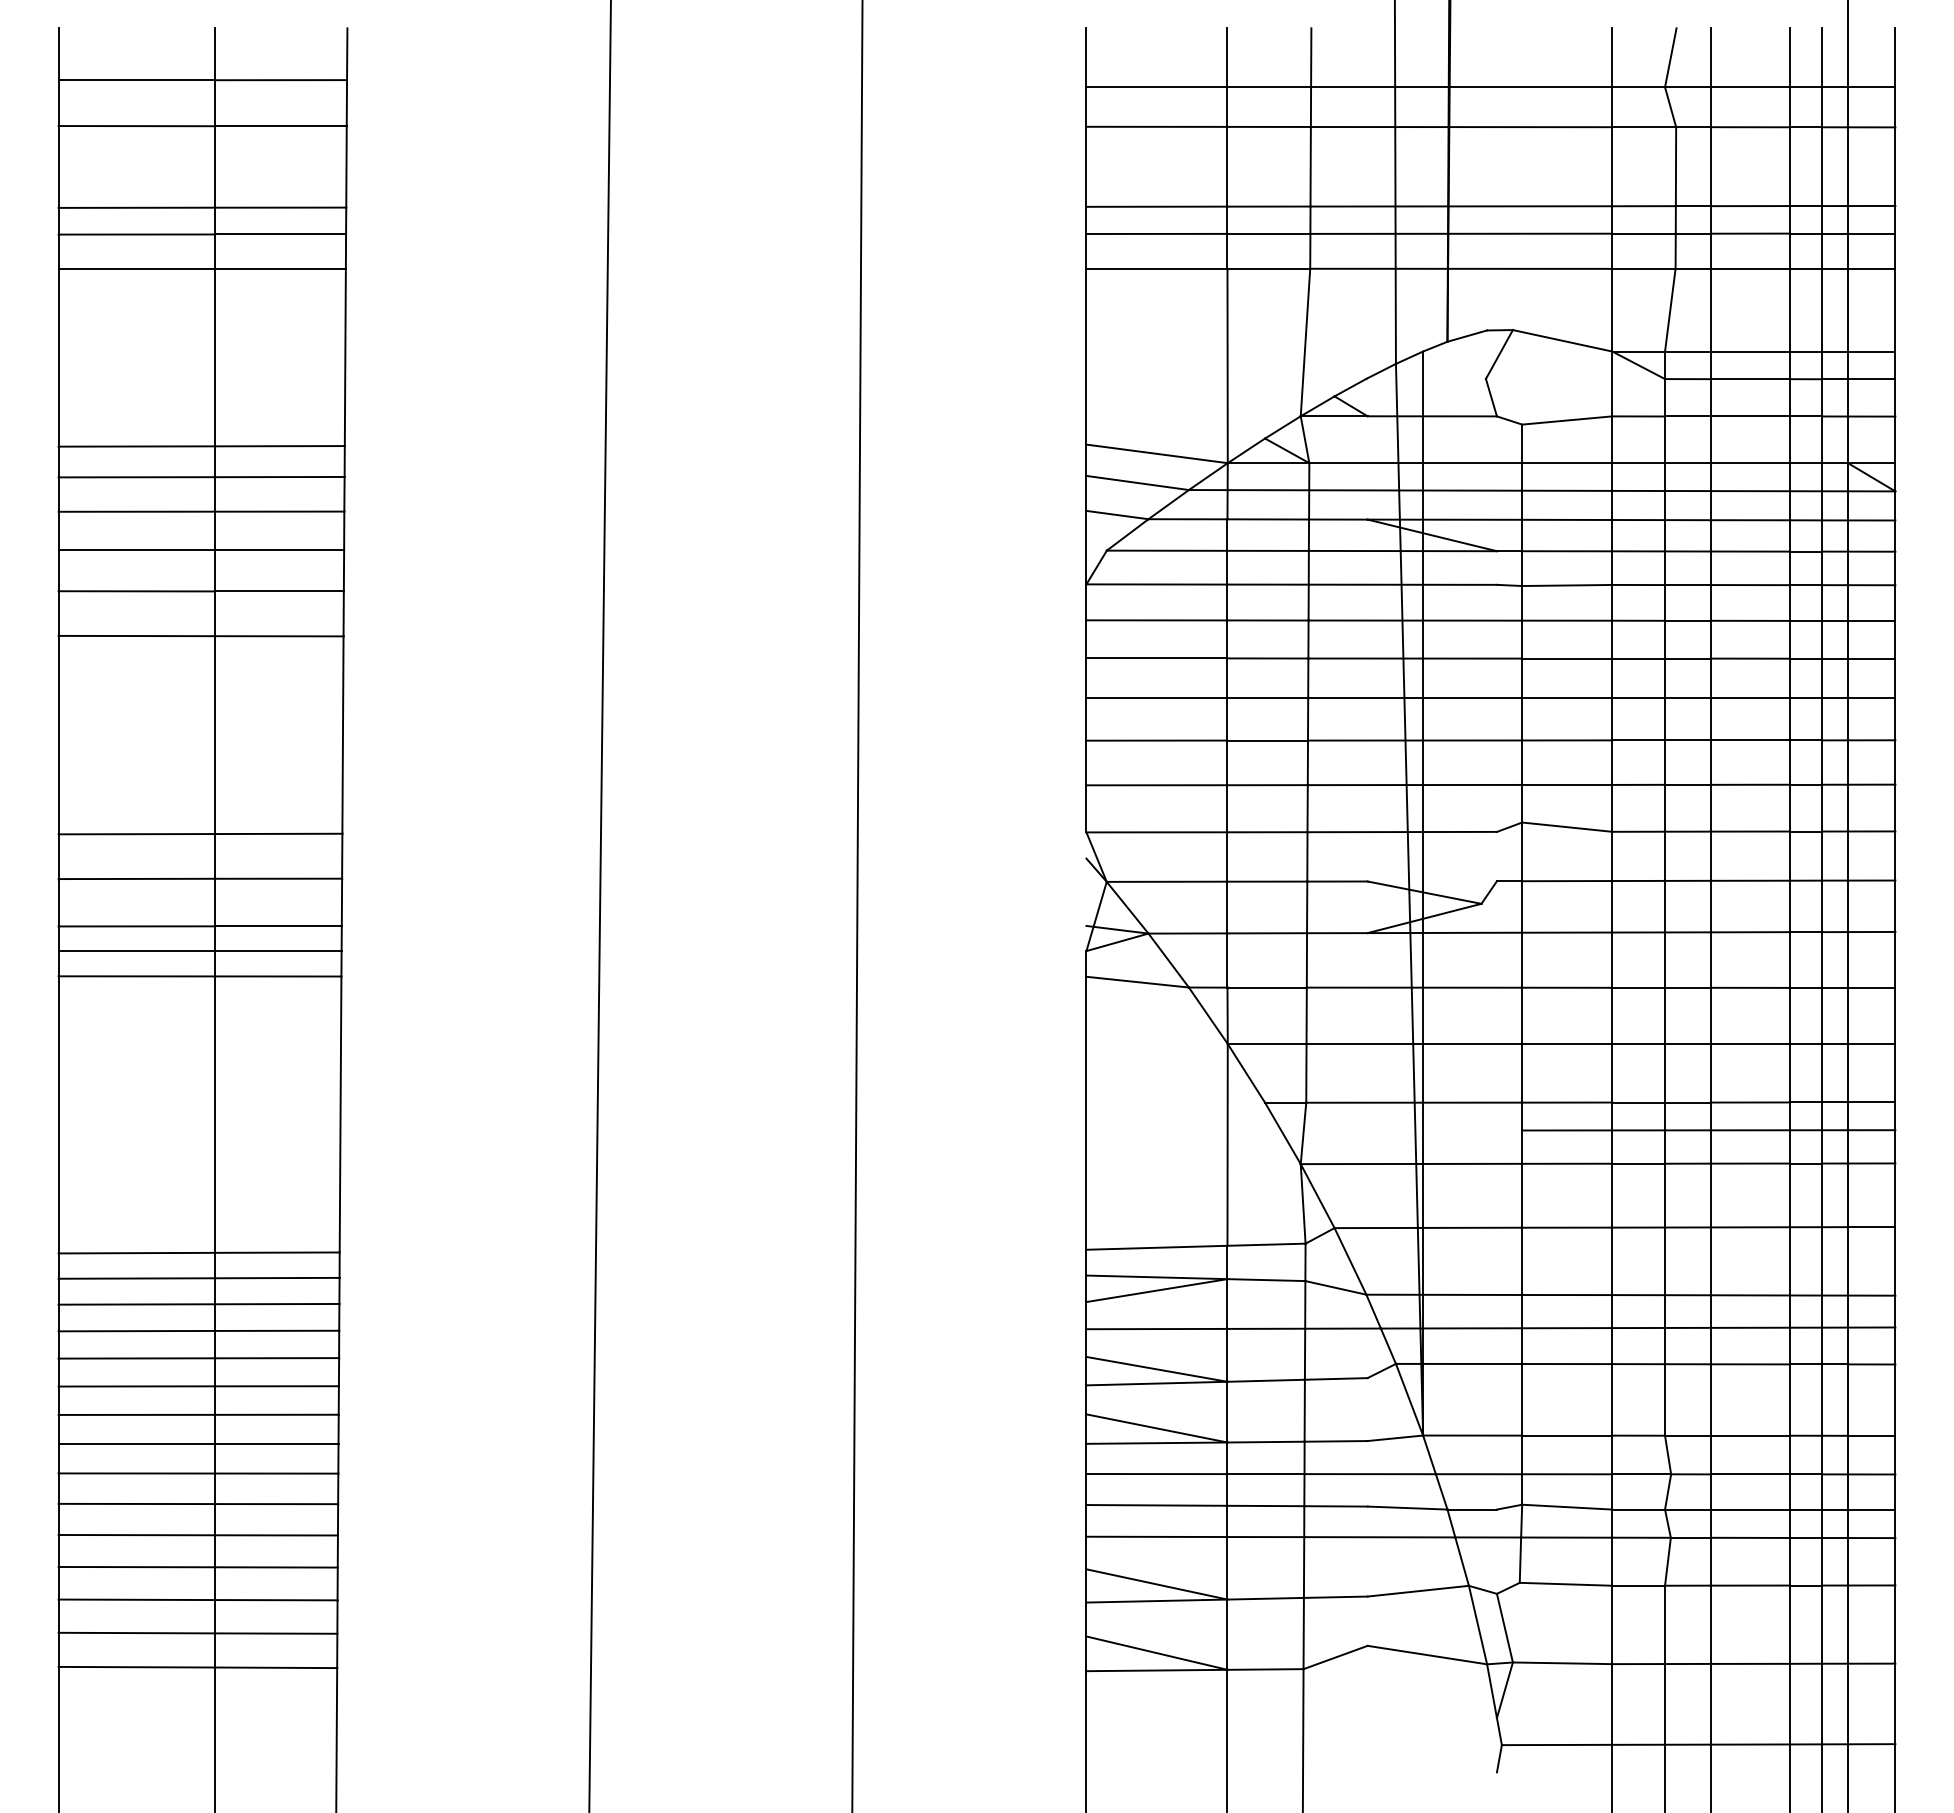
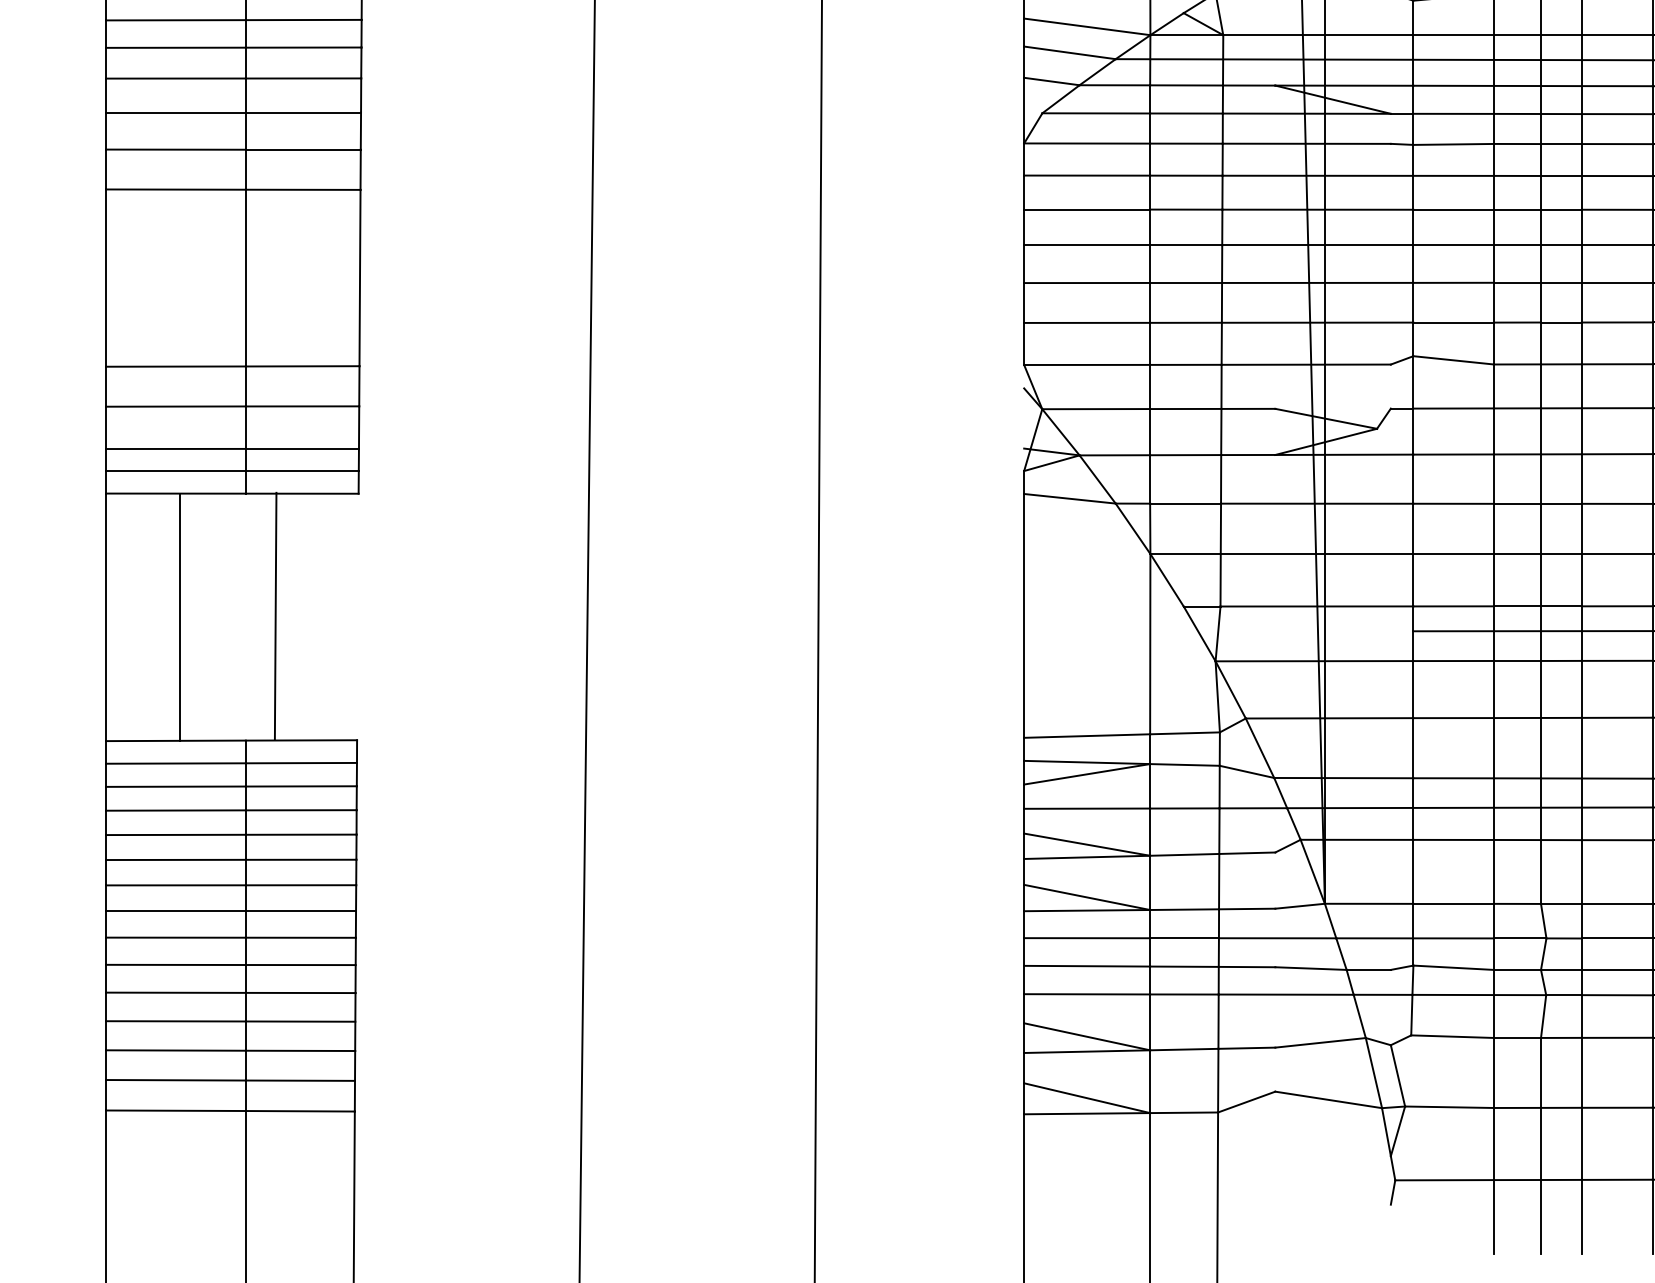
line: (215, 1114) -> (180, 617), moved
line: (340, 1114) -> (275, 616), moved

